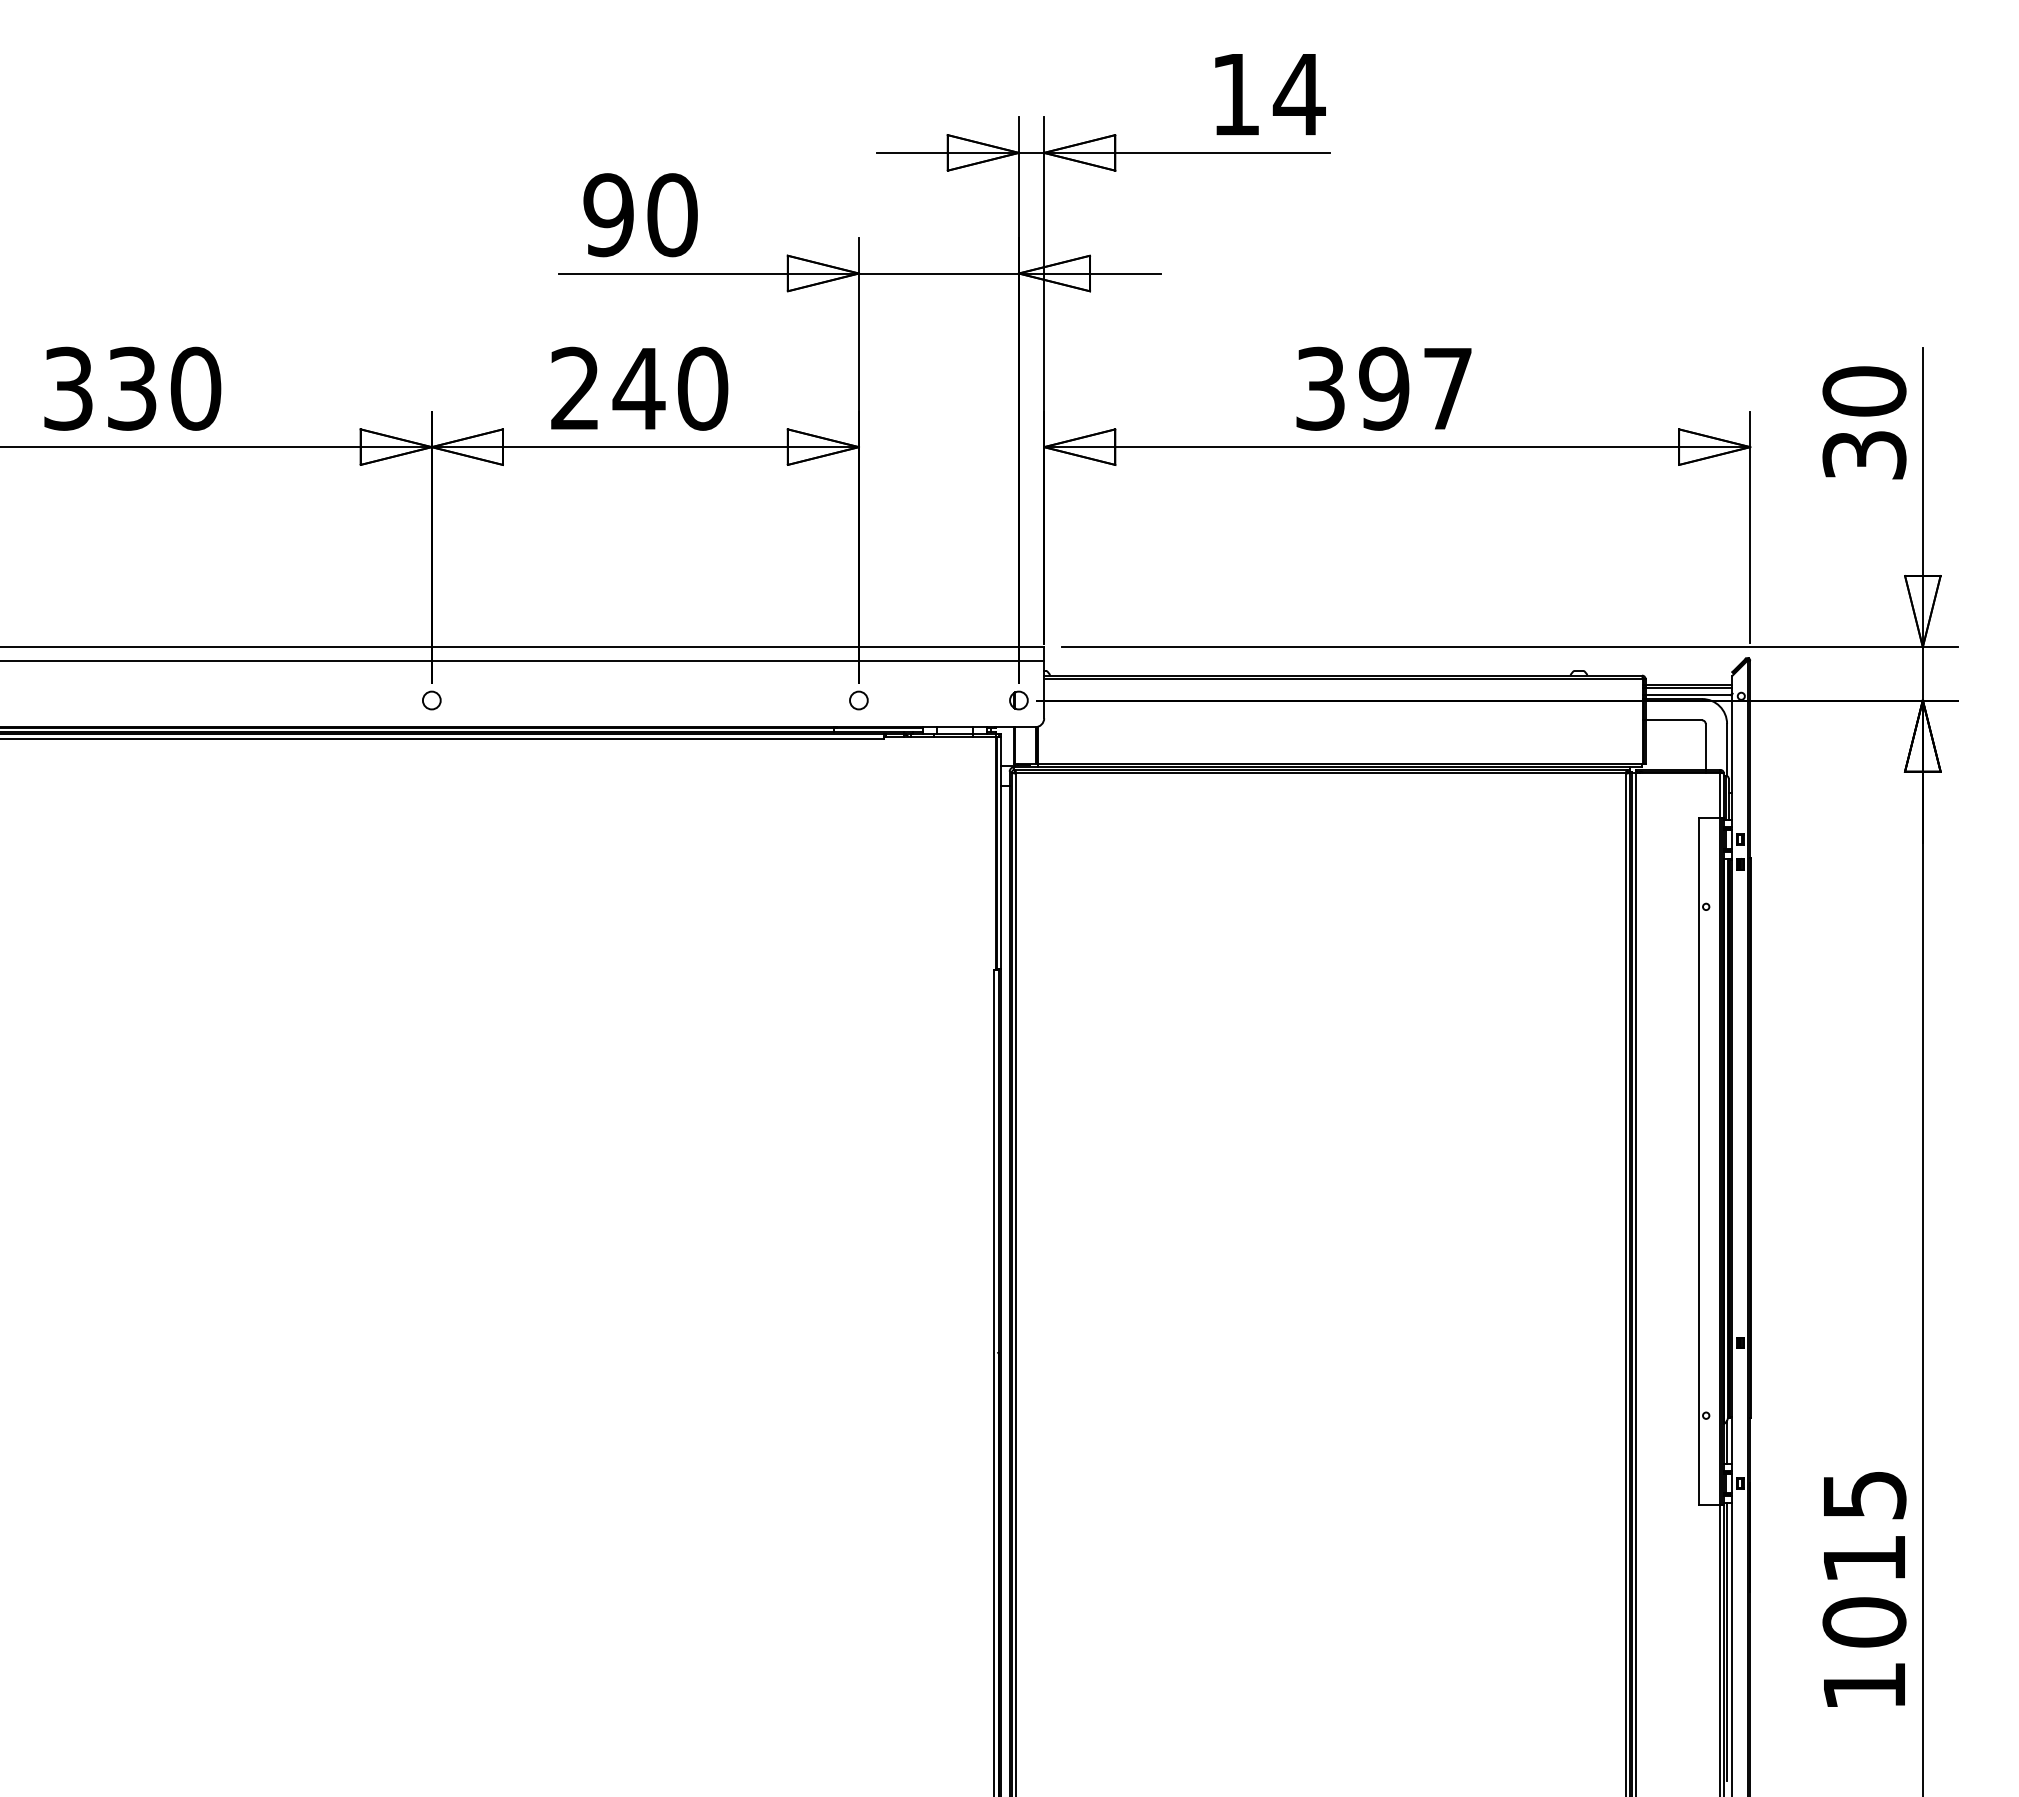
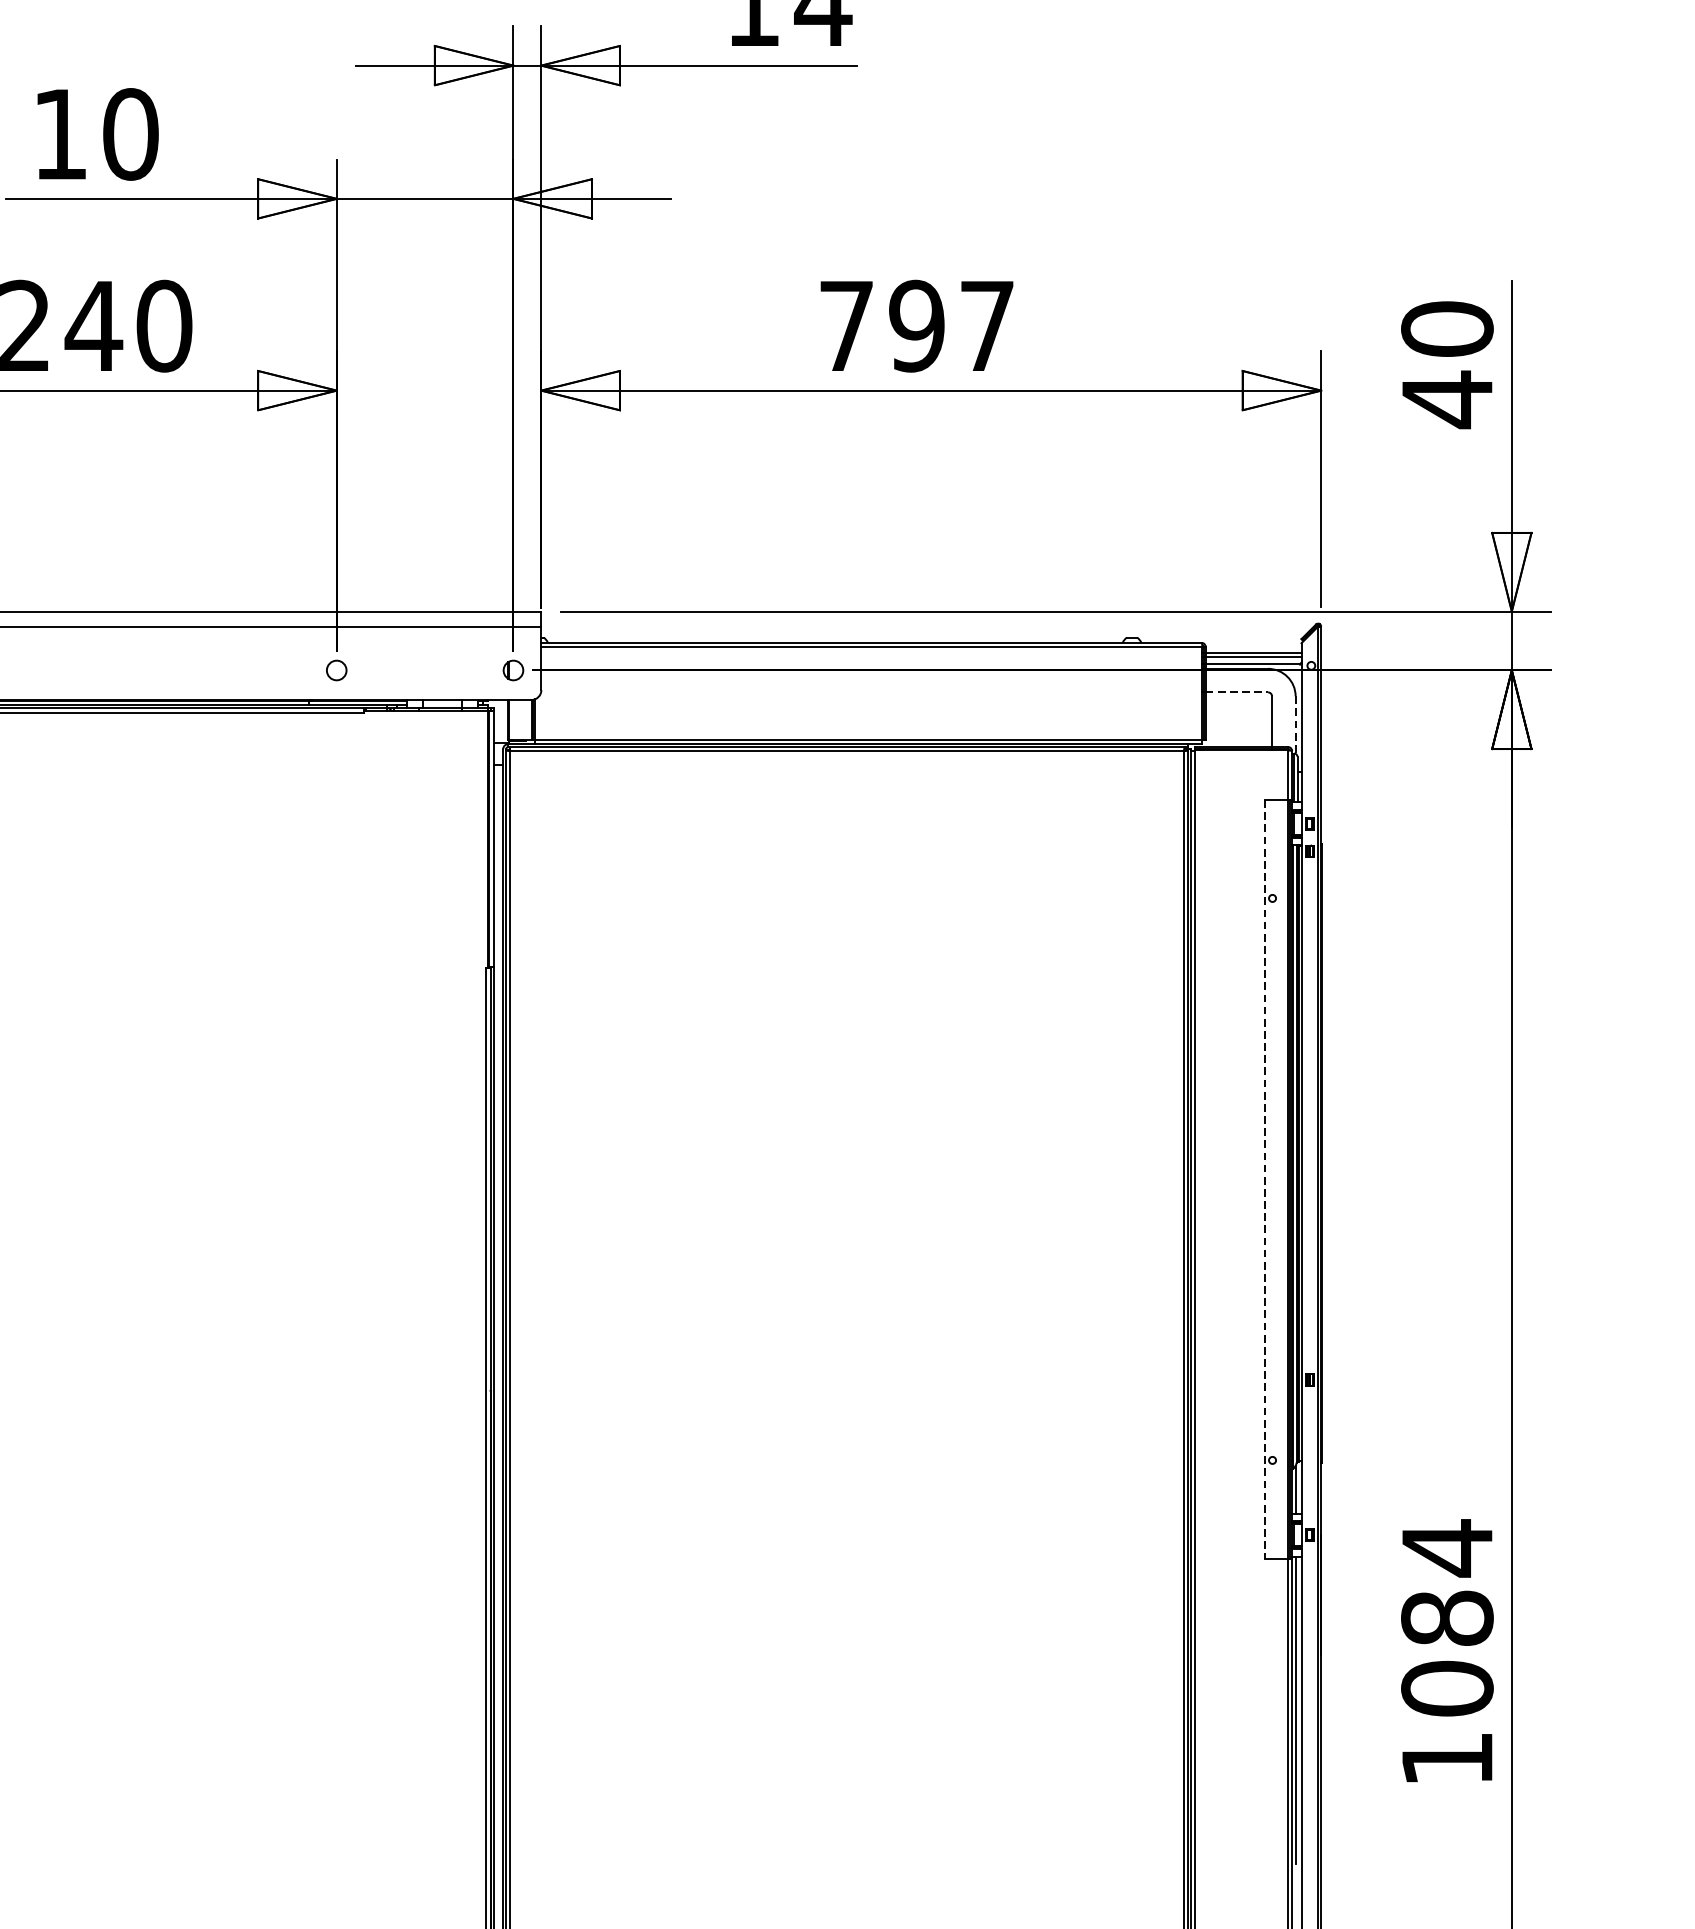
text: (608, 215) -> (60, 134), 90 -> 10
text: (1320, 388) -> (846, 325), 397 -> 797
text: (1864, 455) -> (1447, 399), 30 -> 40
line: (1674, 720) -> (1237, 692), solid -> dashed
line: (1727, 750) -> (1296, 725), solid -> dashed
line: (1699, 1161) -> (1265, 1179), solid -> dashed
text: (1864, 1525) -> (1447, 1581), 1015 -> 1084

